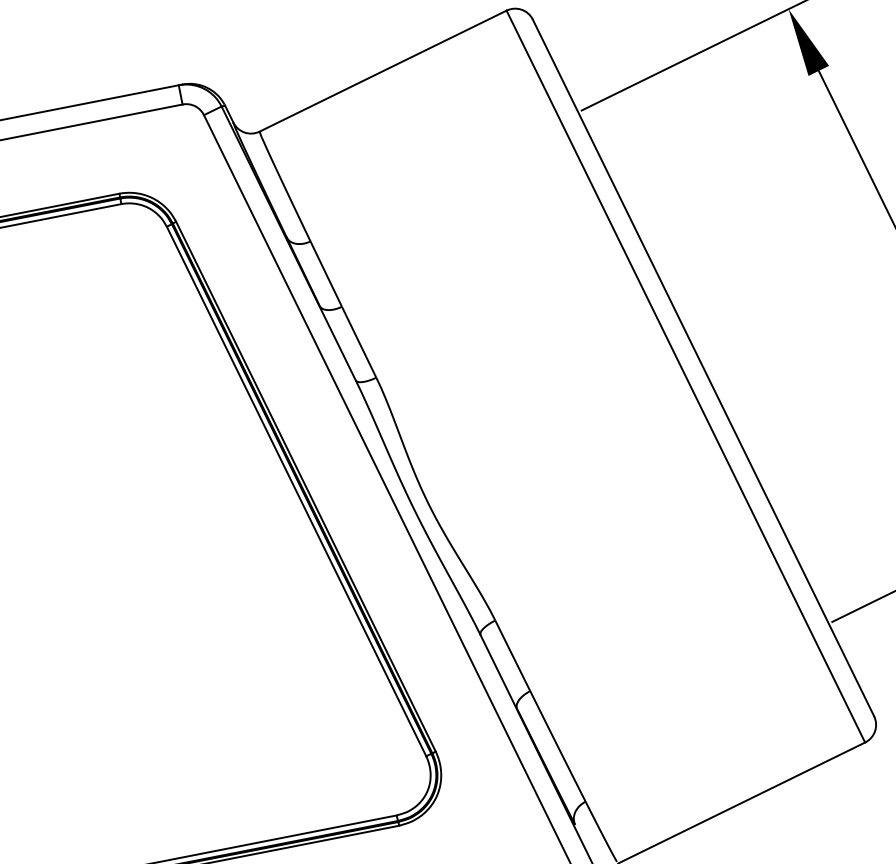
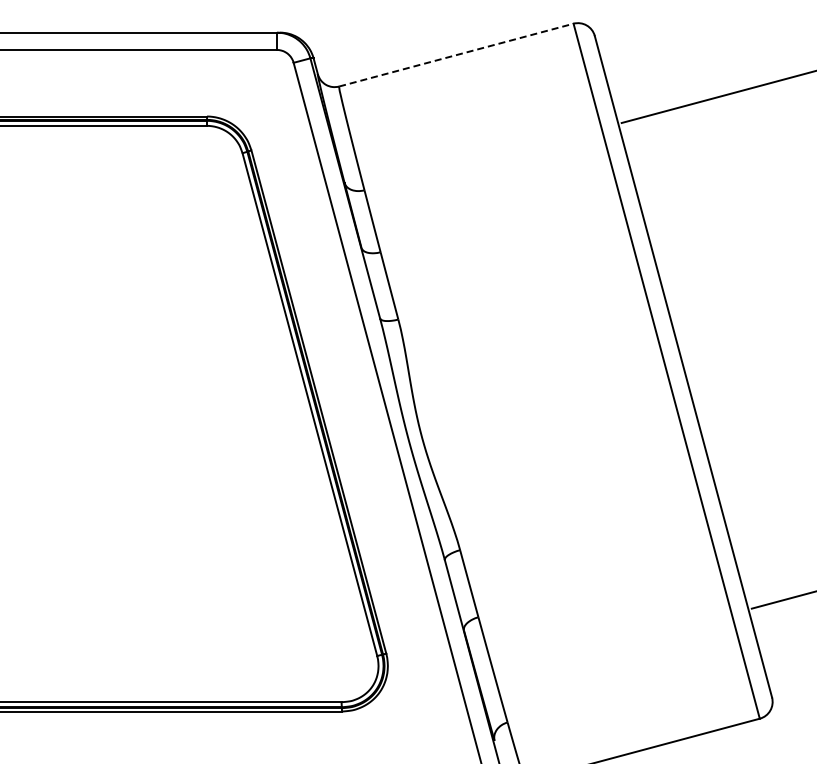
line: (383, 71) -> (456, 55), solid -> dashed

